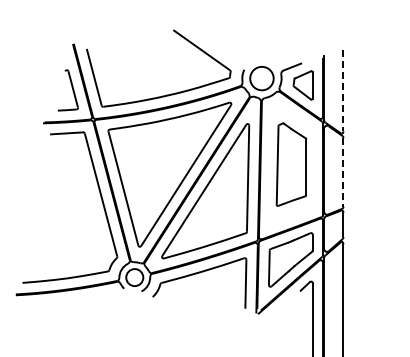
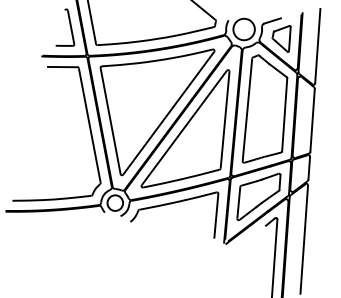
line: (343, 91) -> (317, 46), dashed -> solid
part: (291, 164) -> (265, 109), size x1.43
line: (343, 172) -> (312, 120), dashed -> solid

